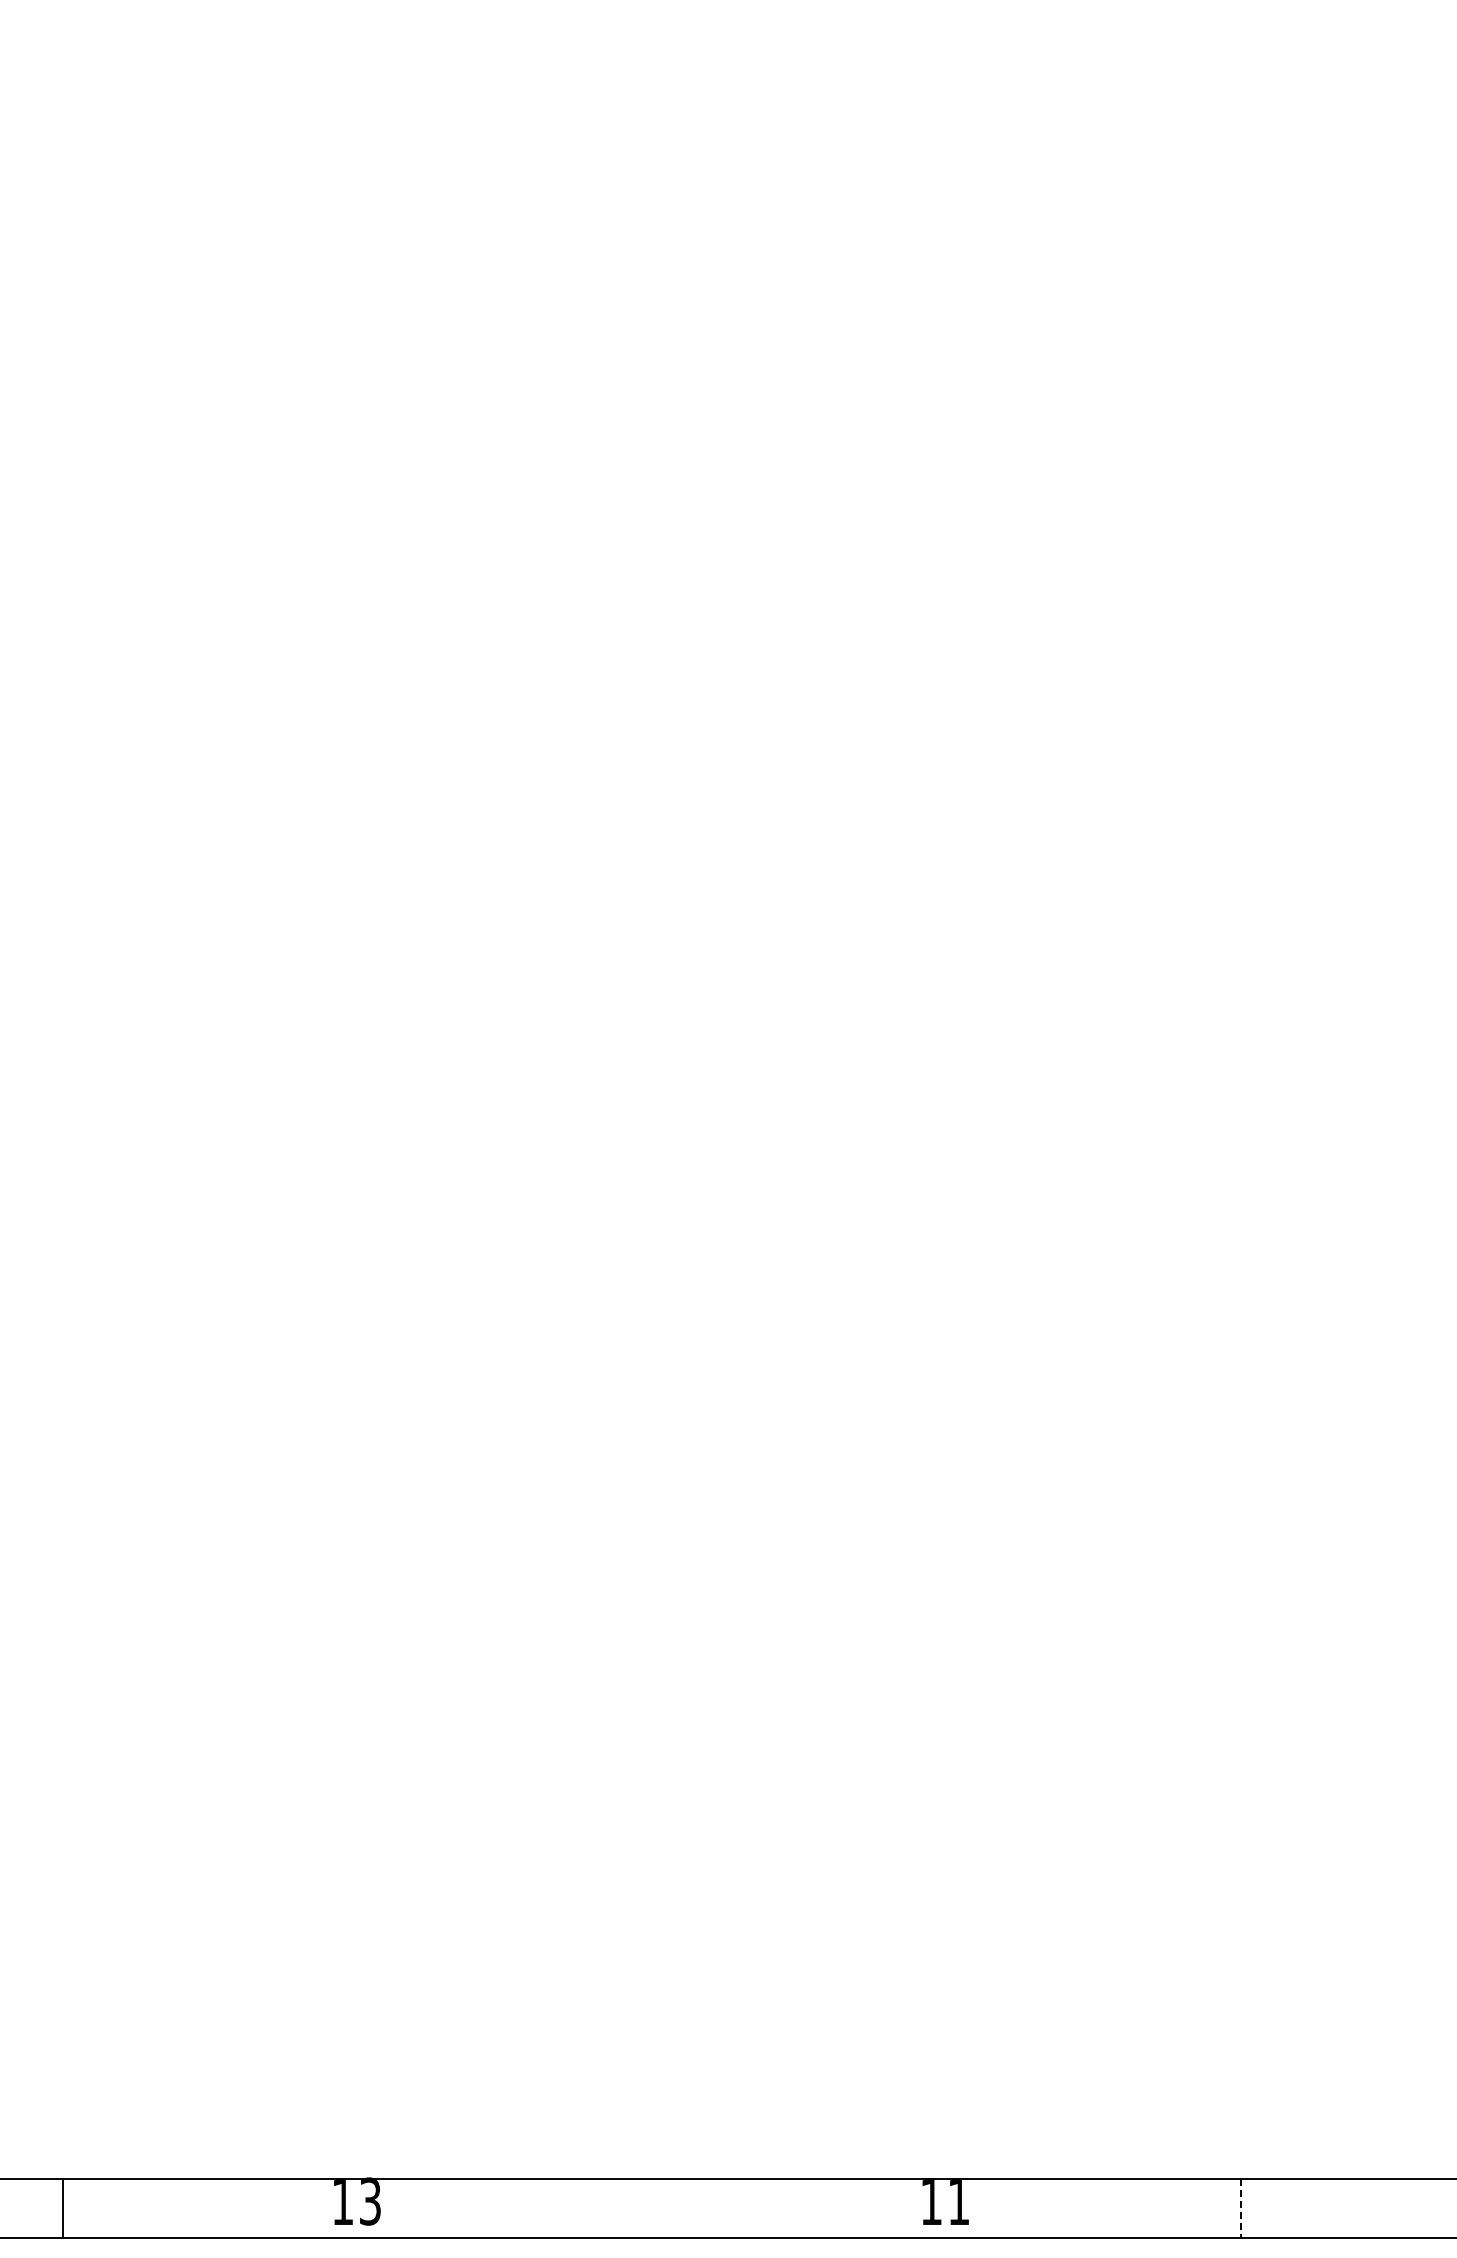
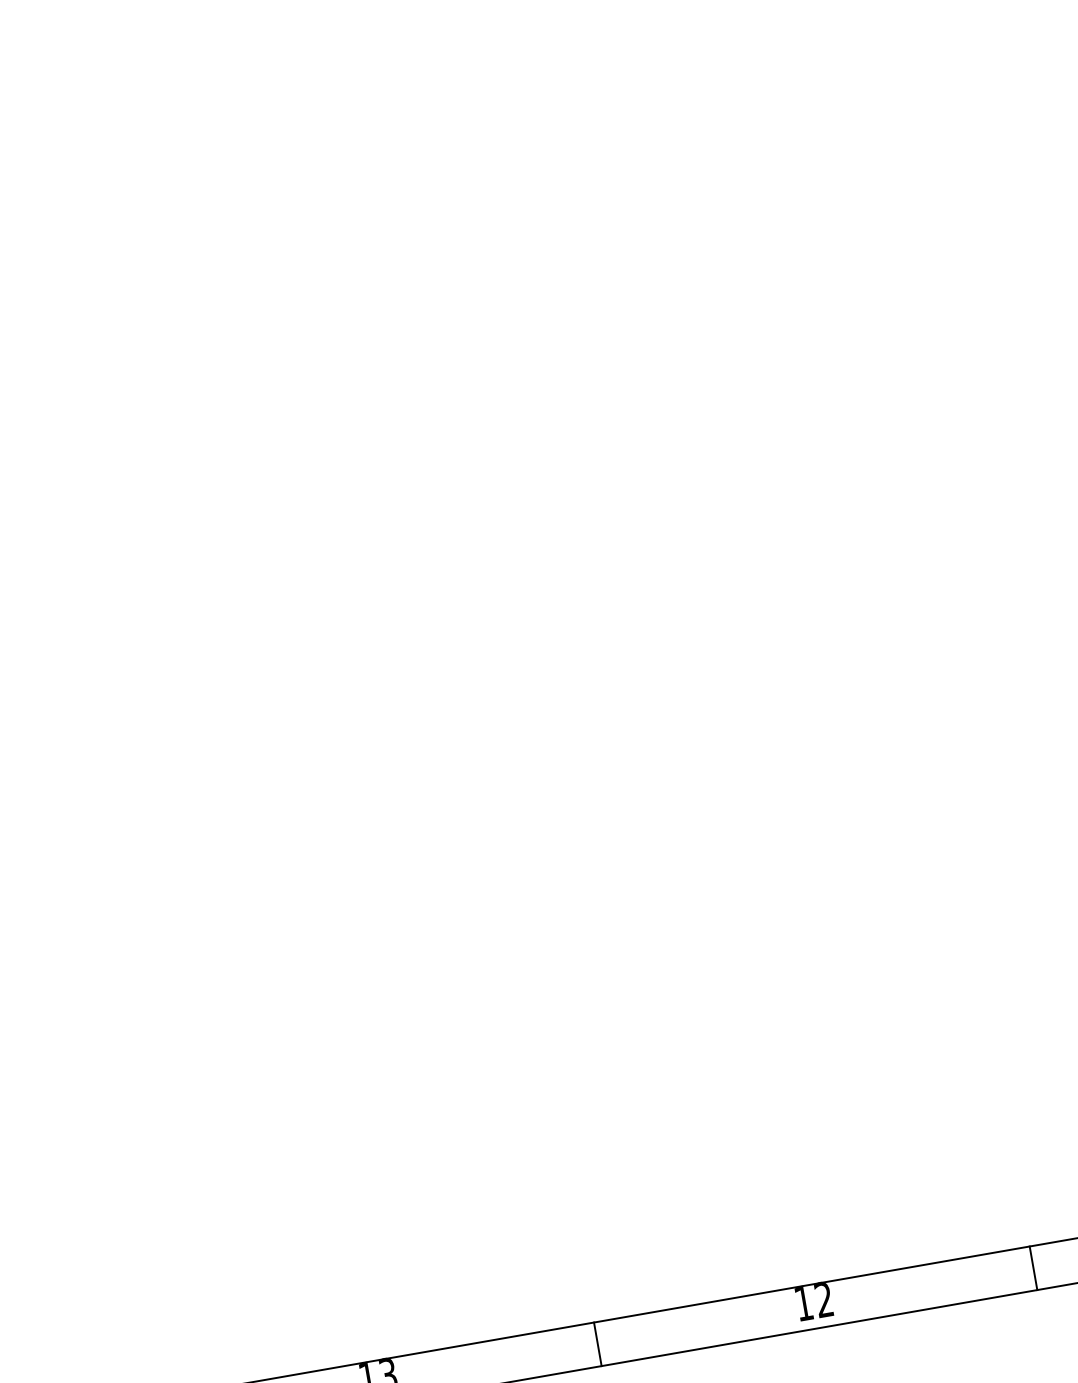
text: (958, 2200) -> (823, 1298), 11 -> 12
line: (652, 2207) -> (598, 1343), added
line: (1240, 2208) -> (1033, 1268), dashed -> solid

